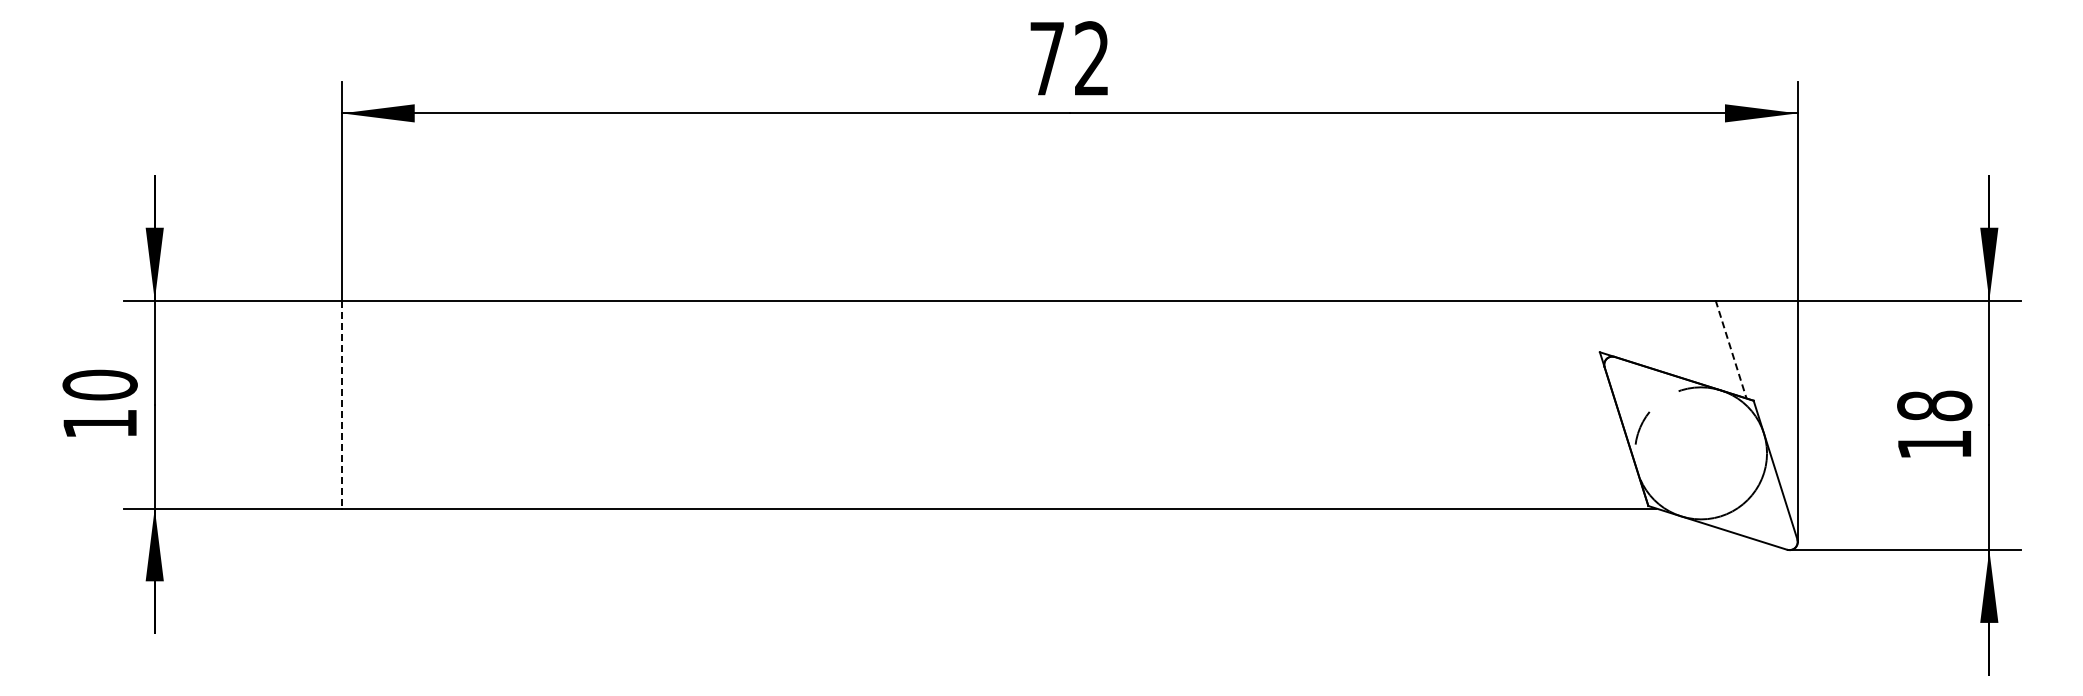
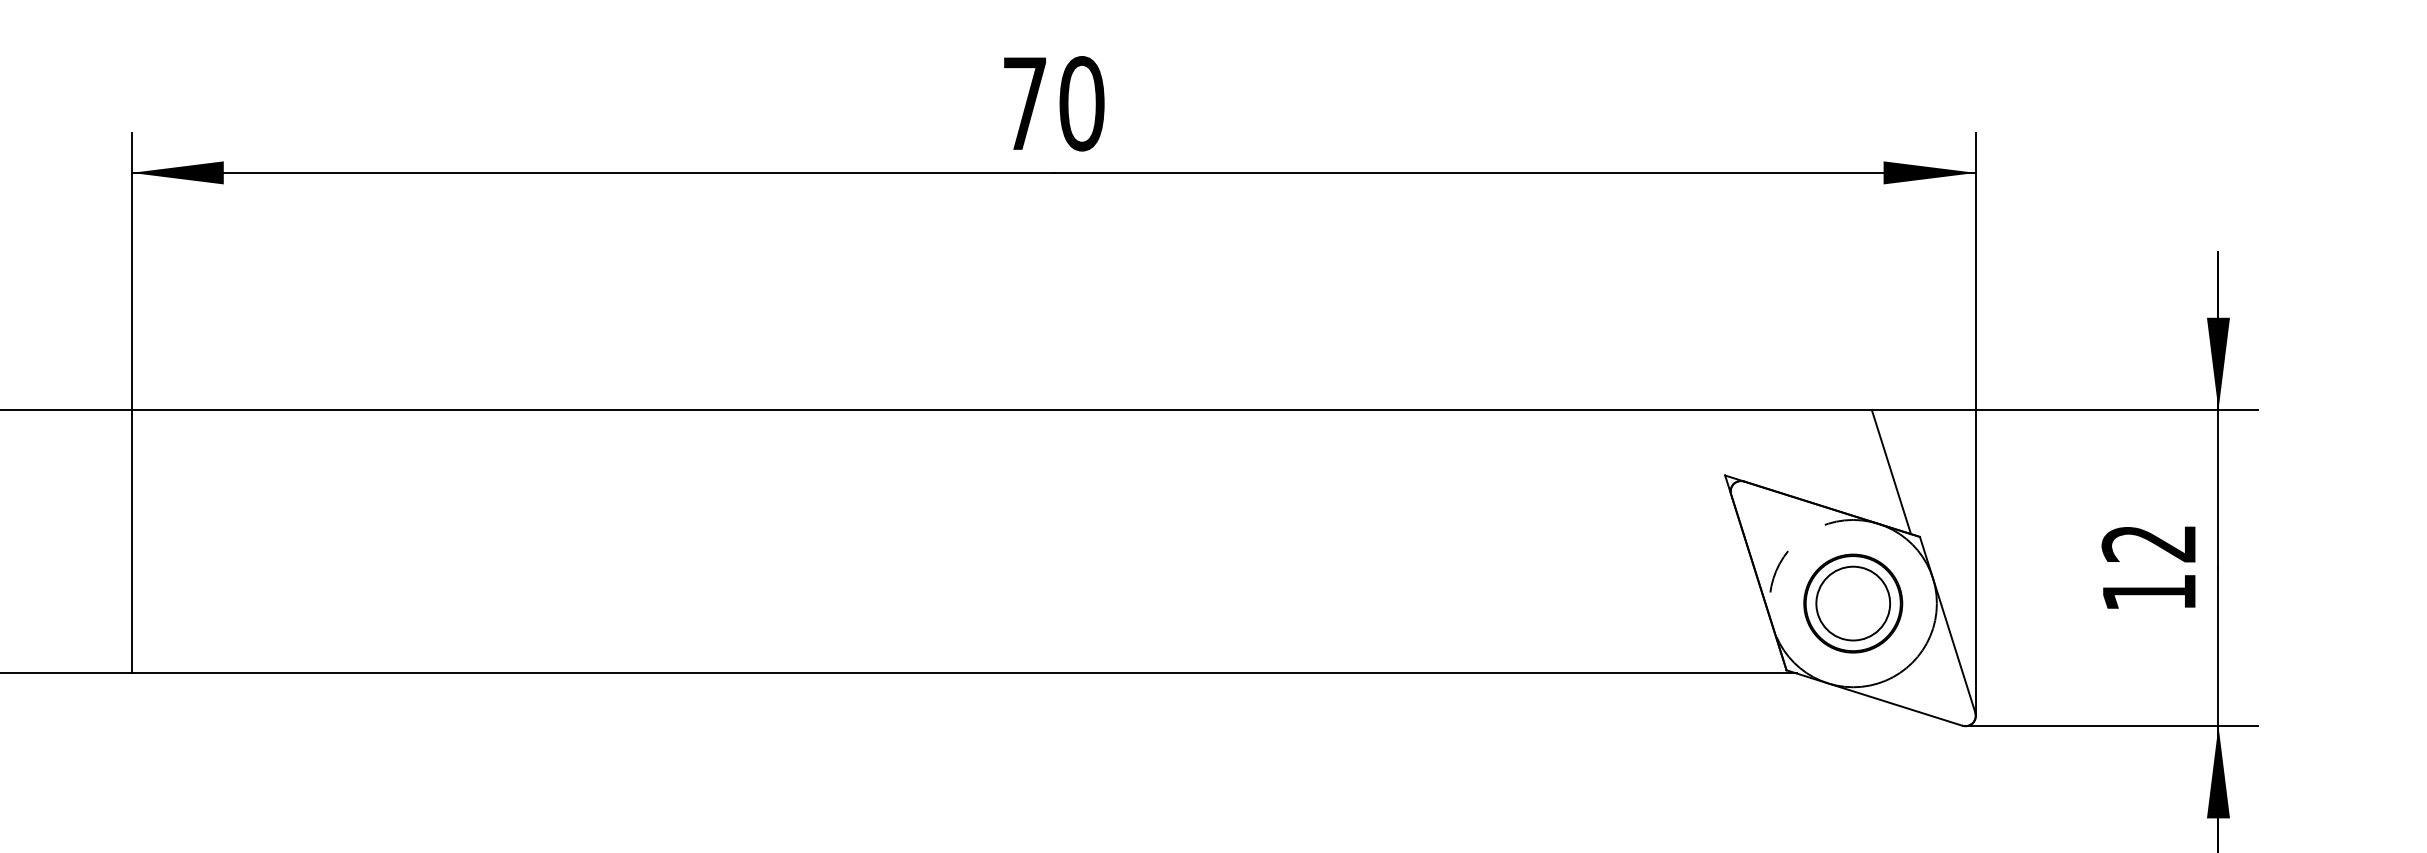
text: (1091, 58) -> (1081, 103), 72 -> 70
line: (1731, 350) -> (1891, 473), dashed -> solid
line: (341, 404) -> (131, 541), dashed -> solid
text: (1934, 405) -> (2149, 542), 18 -> 12
part: (1700, 452) -> (1852, 602), added

